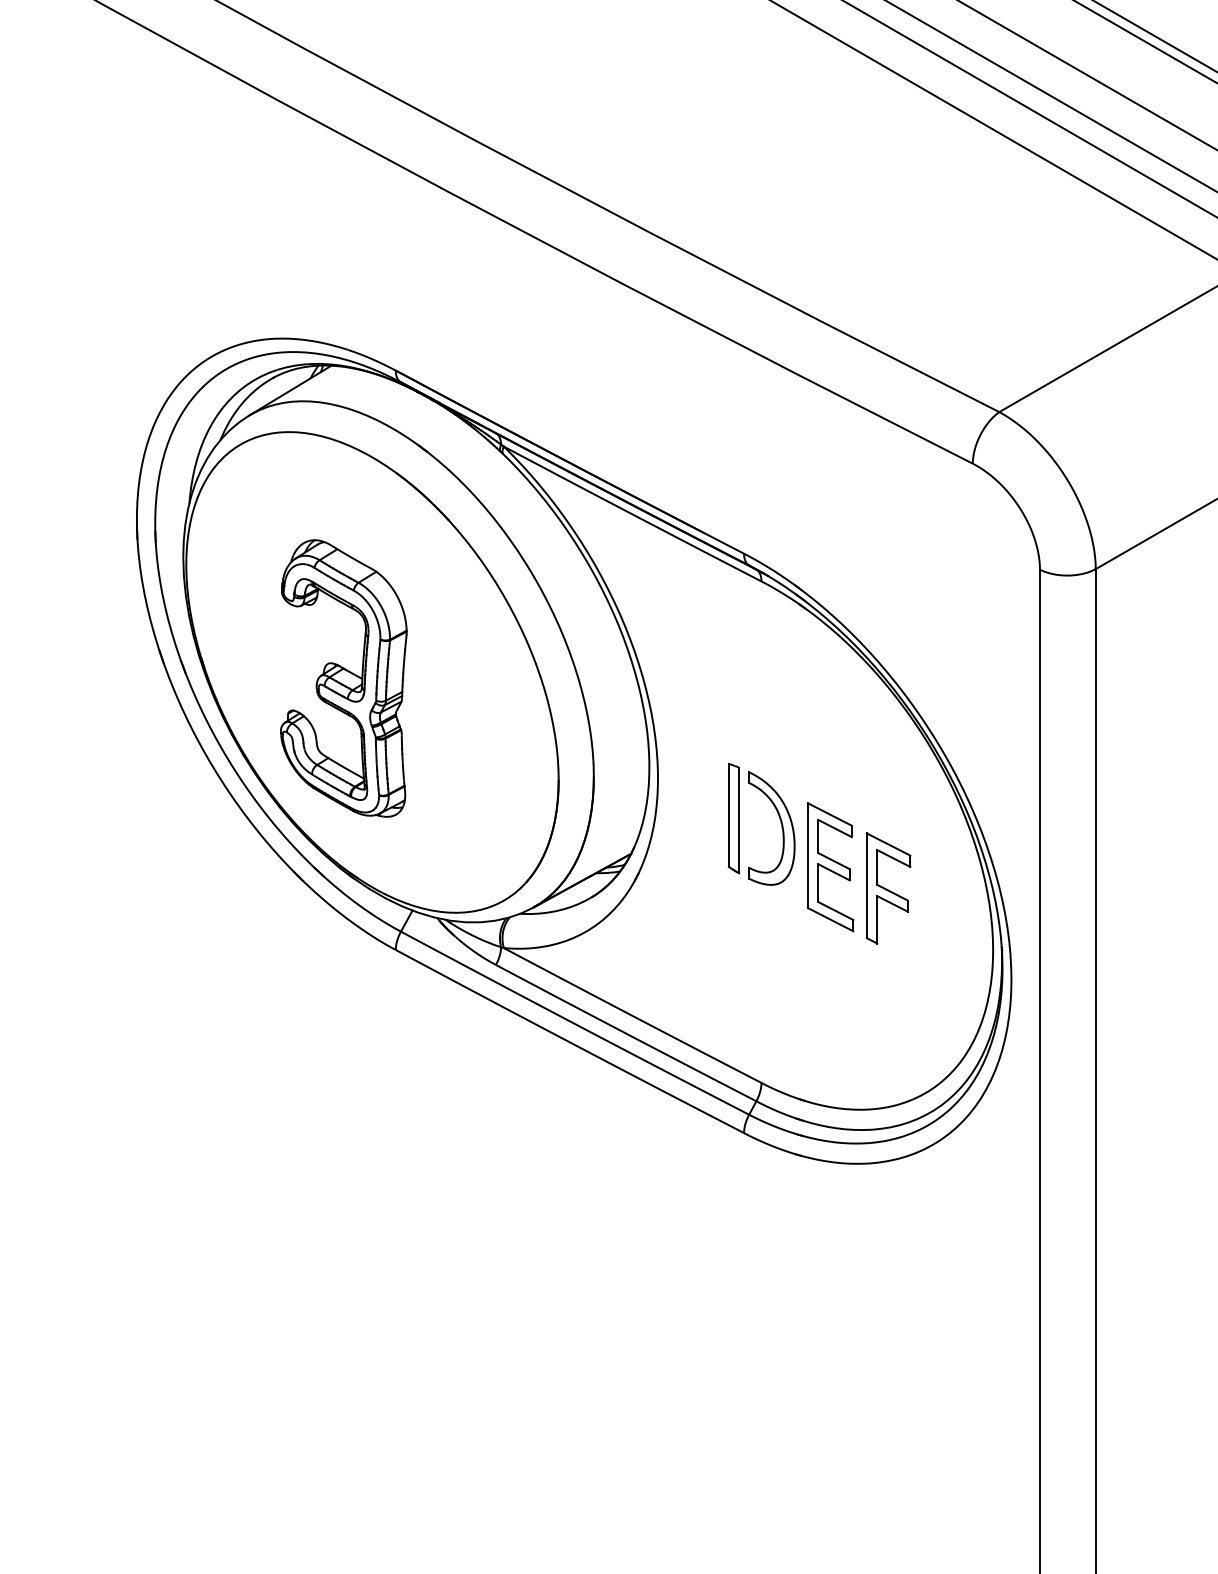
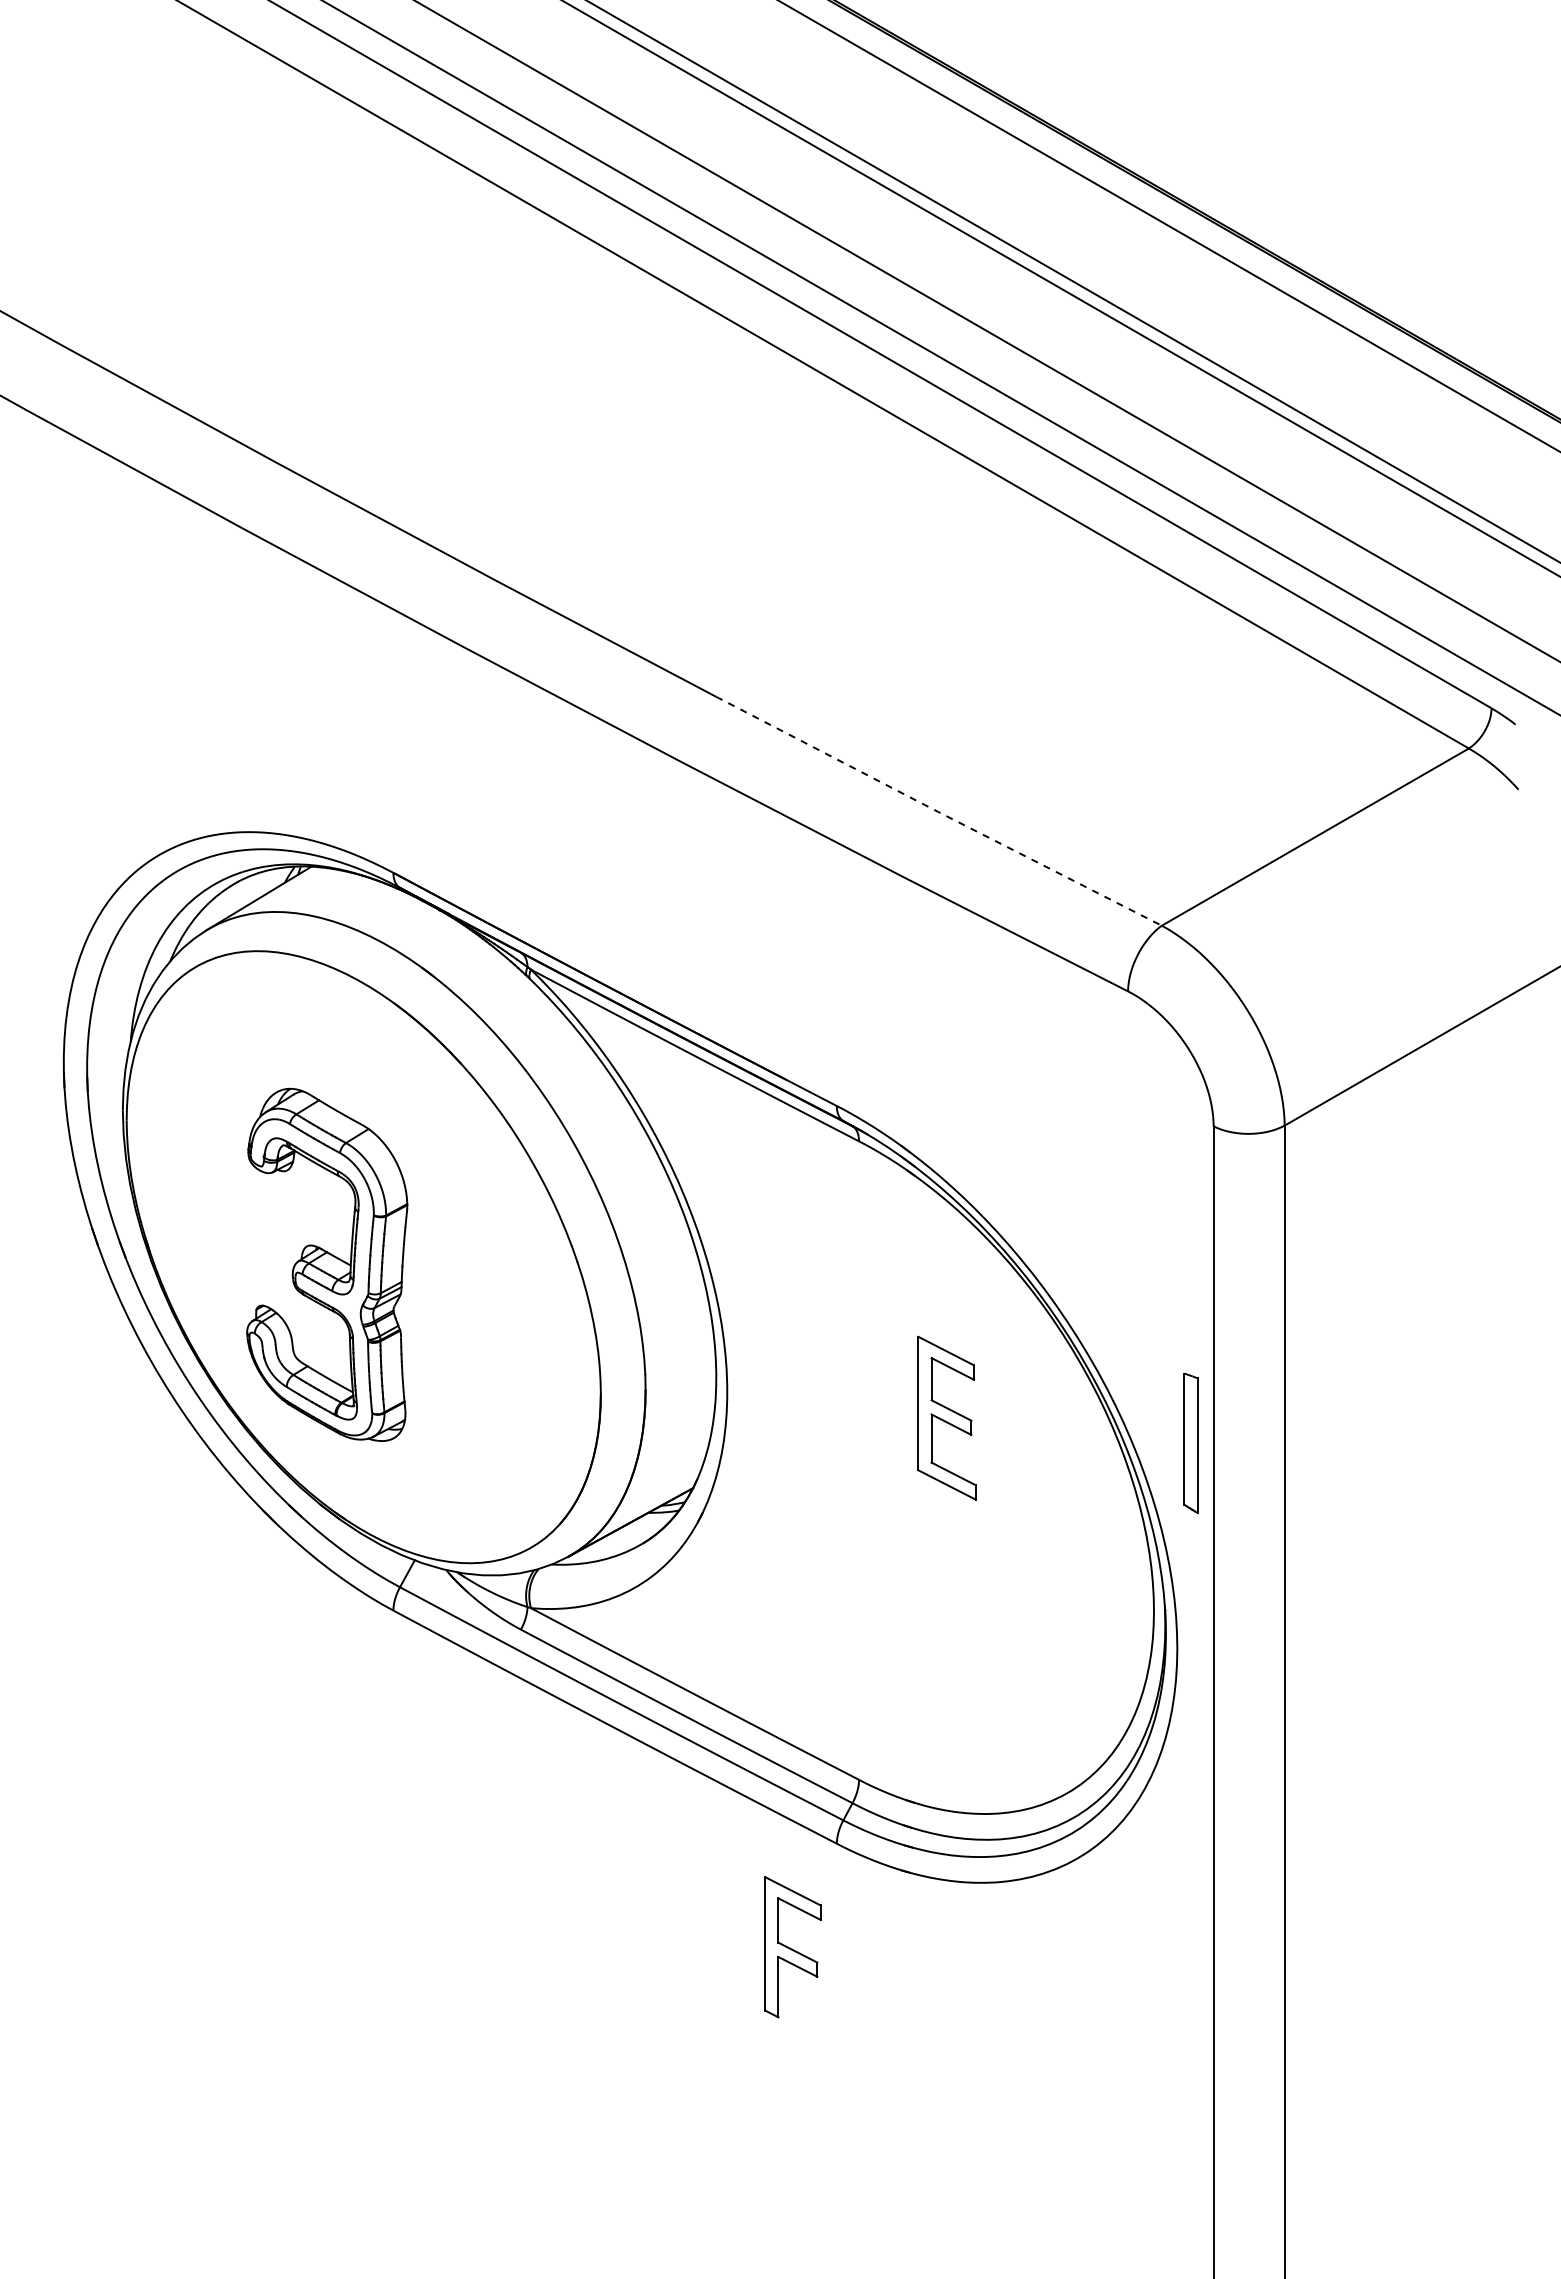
line: (824, 323) -> (939, 812), solid -> dashed
part: (733, 818) -> (1190, 1443), moved
part: (781, 826) -> (884, 1453), removed
part: (830, 866) -> (946, 1417), moved
part: (888, 888) -> (792, 1947), moved

